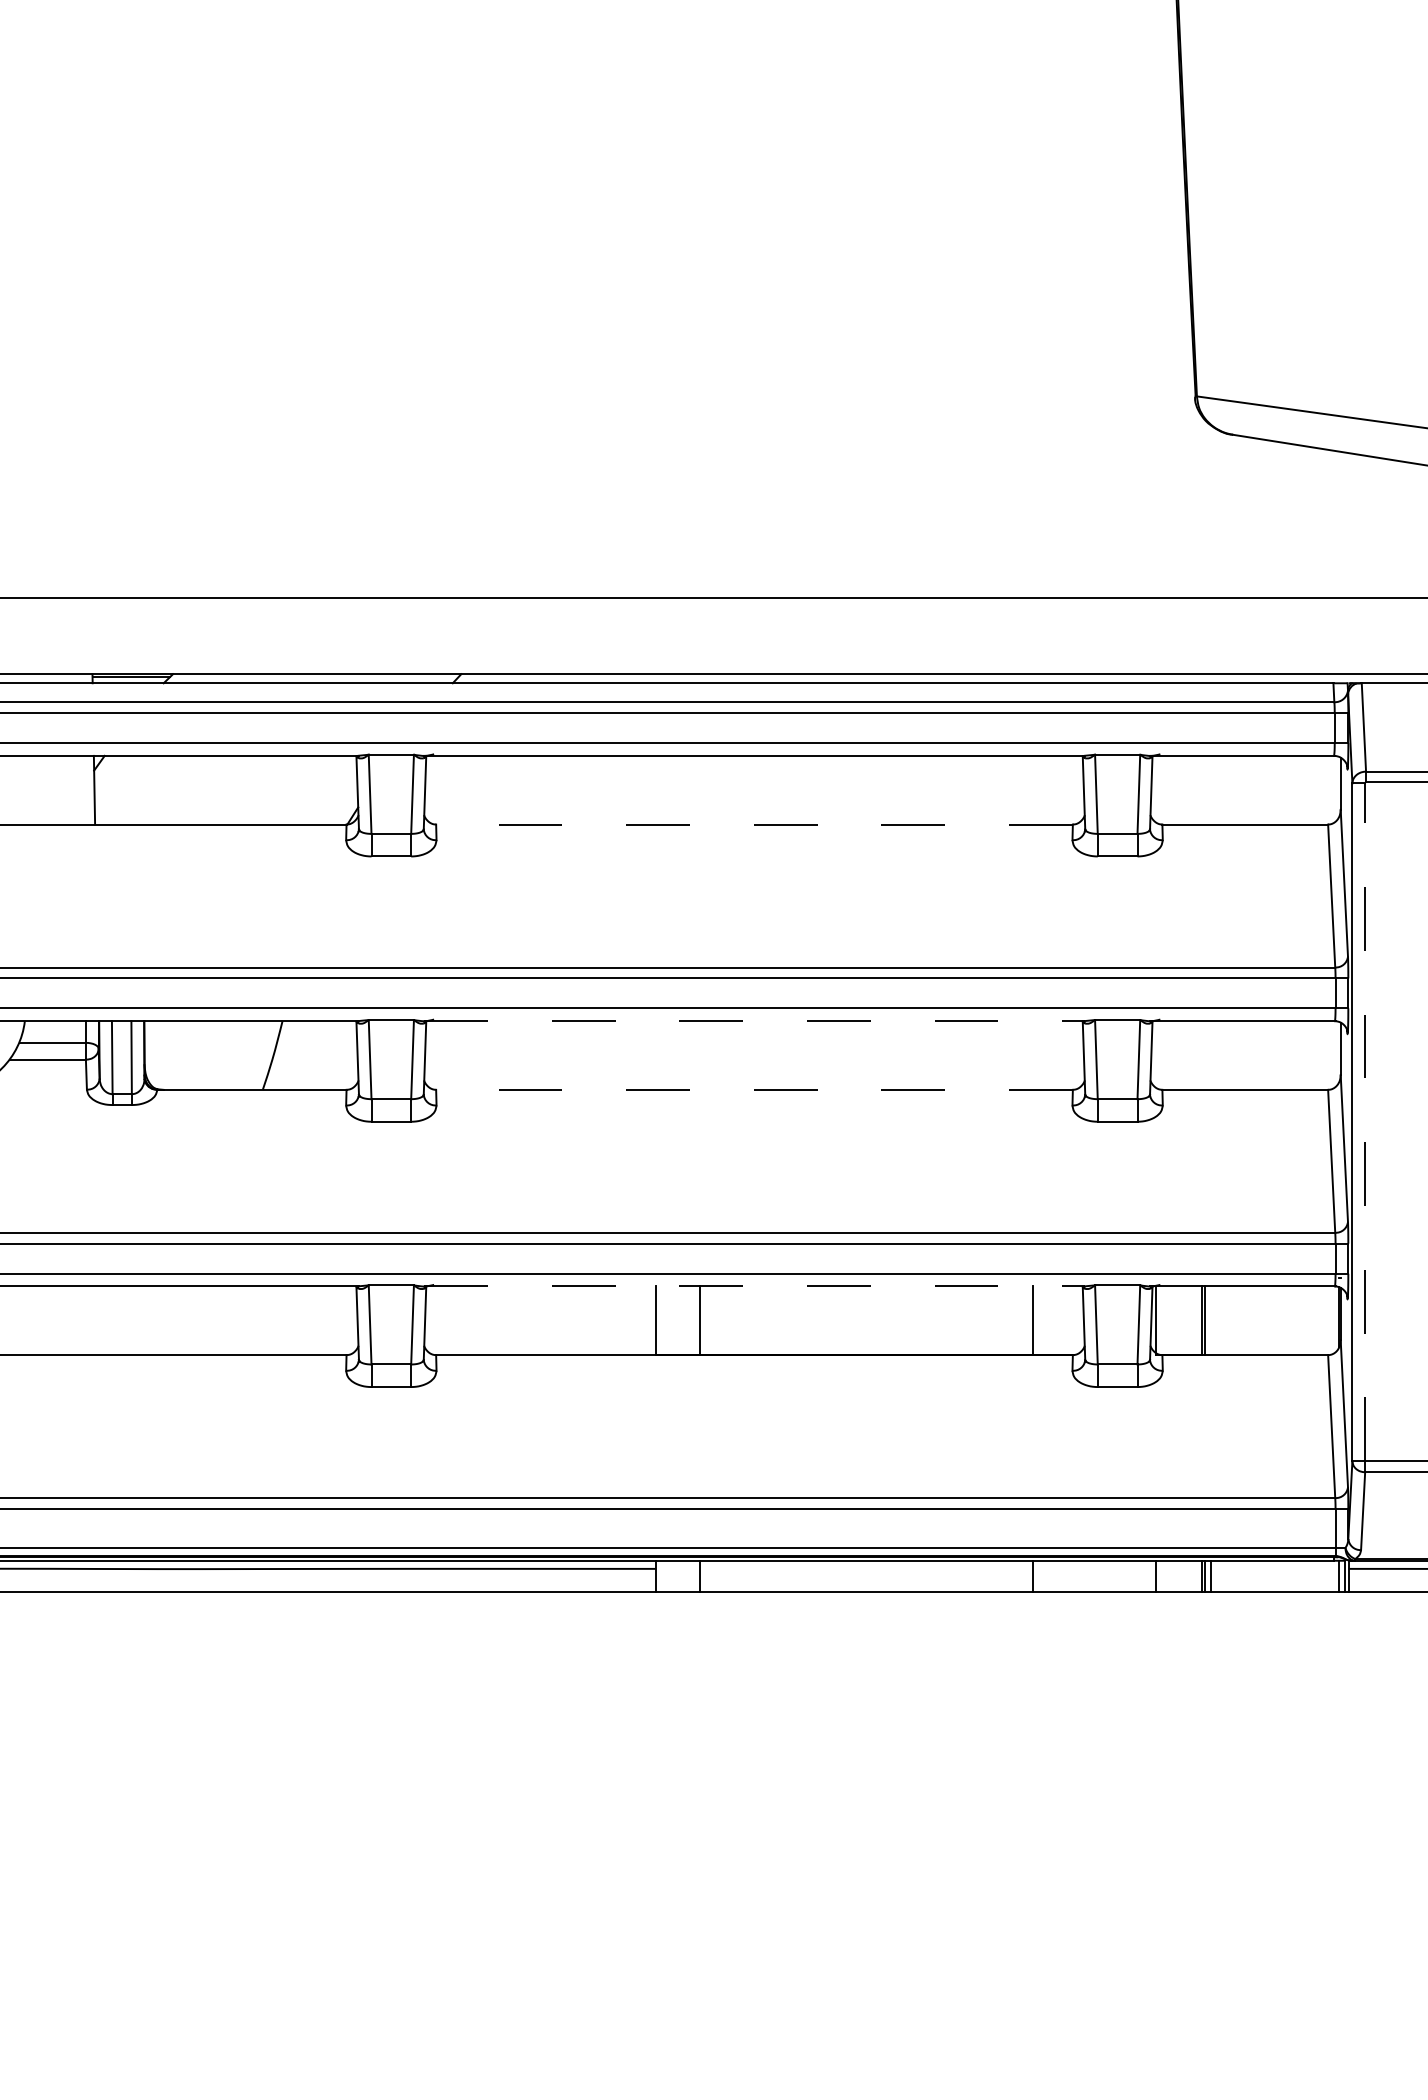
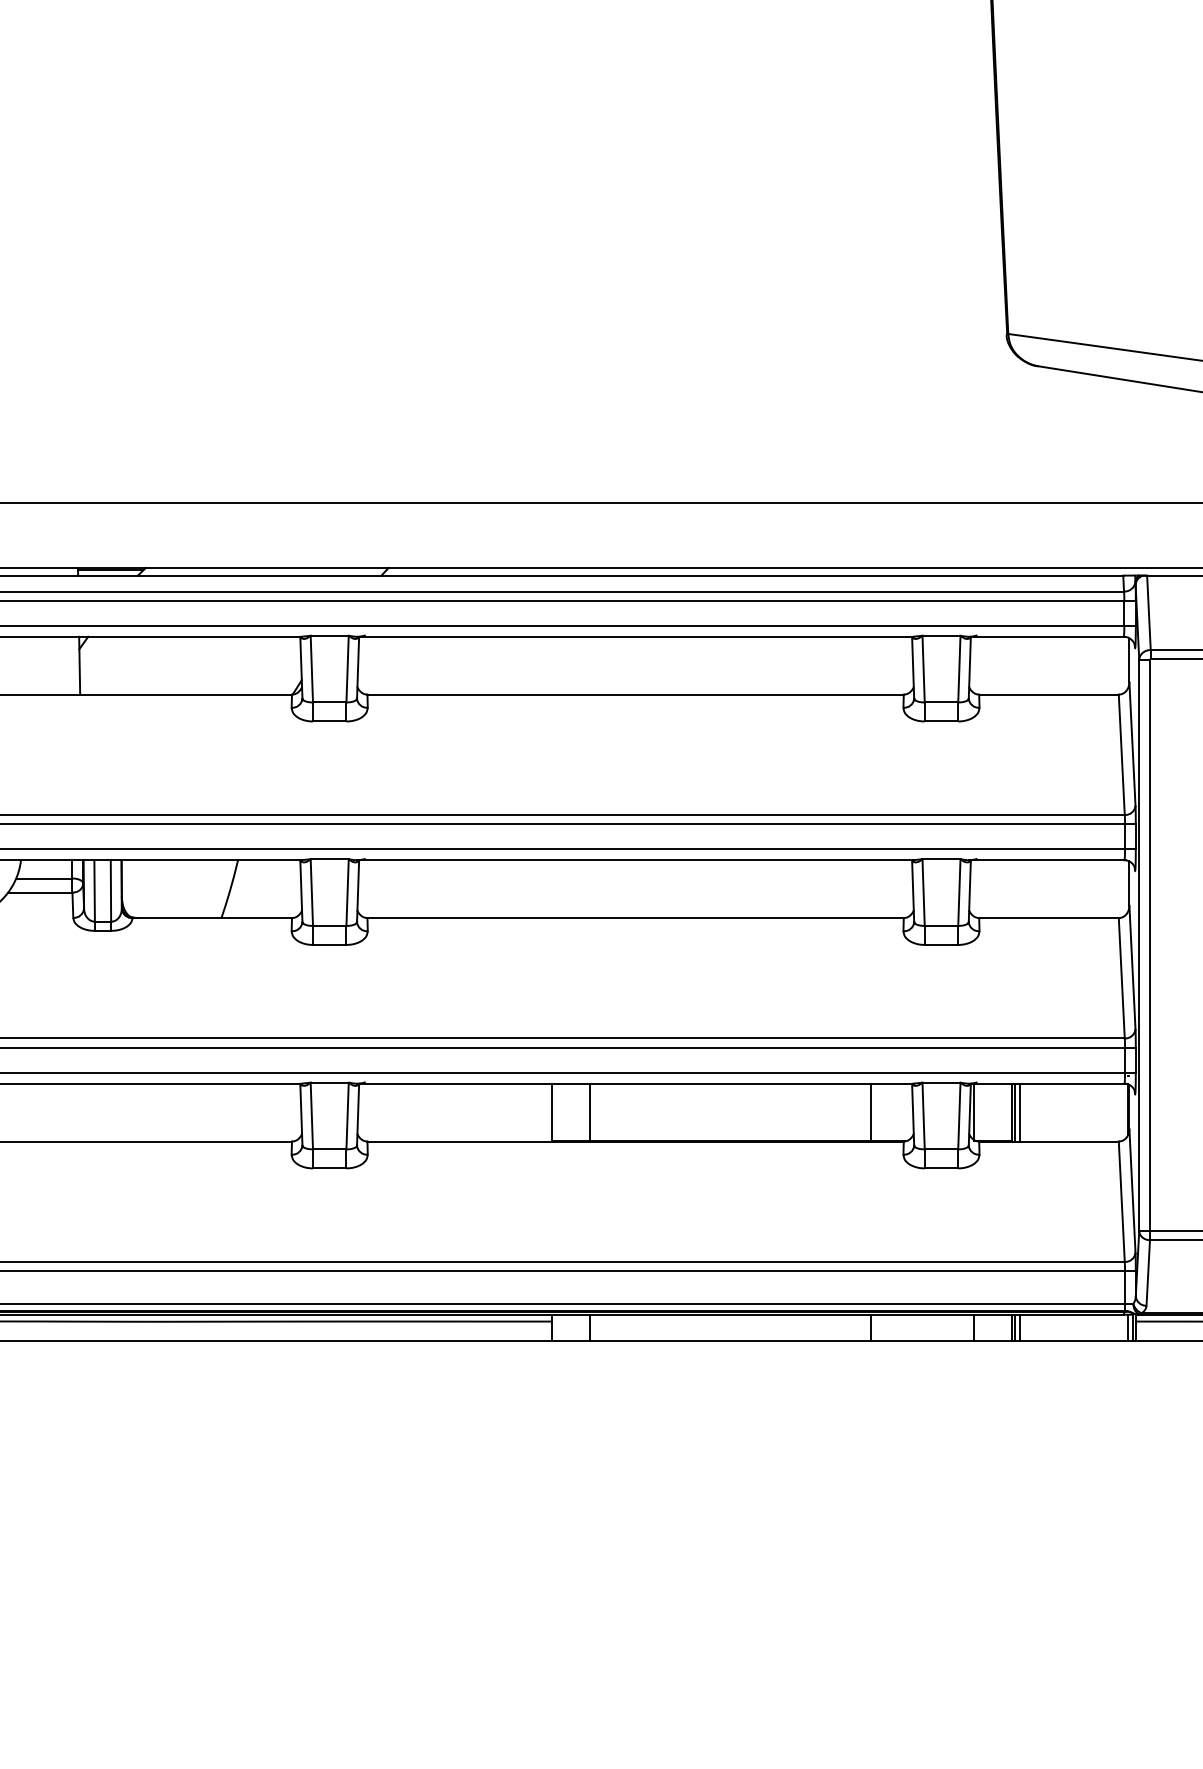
line: (754, 824) -> (635, 694), dashed -> solid
line: (755, 1021) -> (636, 860), dashed -> solid
line: (754, 1090) -> (635, 918), dashed -> solid
line: (1364, 1121) -> (1149, 944), dashed -> solid
line: (755, 1286) -> (636, 1083), dashed -> solid
line: (1211, 1320) -> (1020, 1112), added

